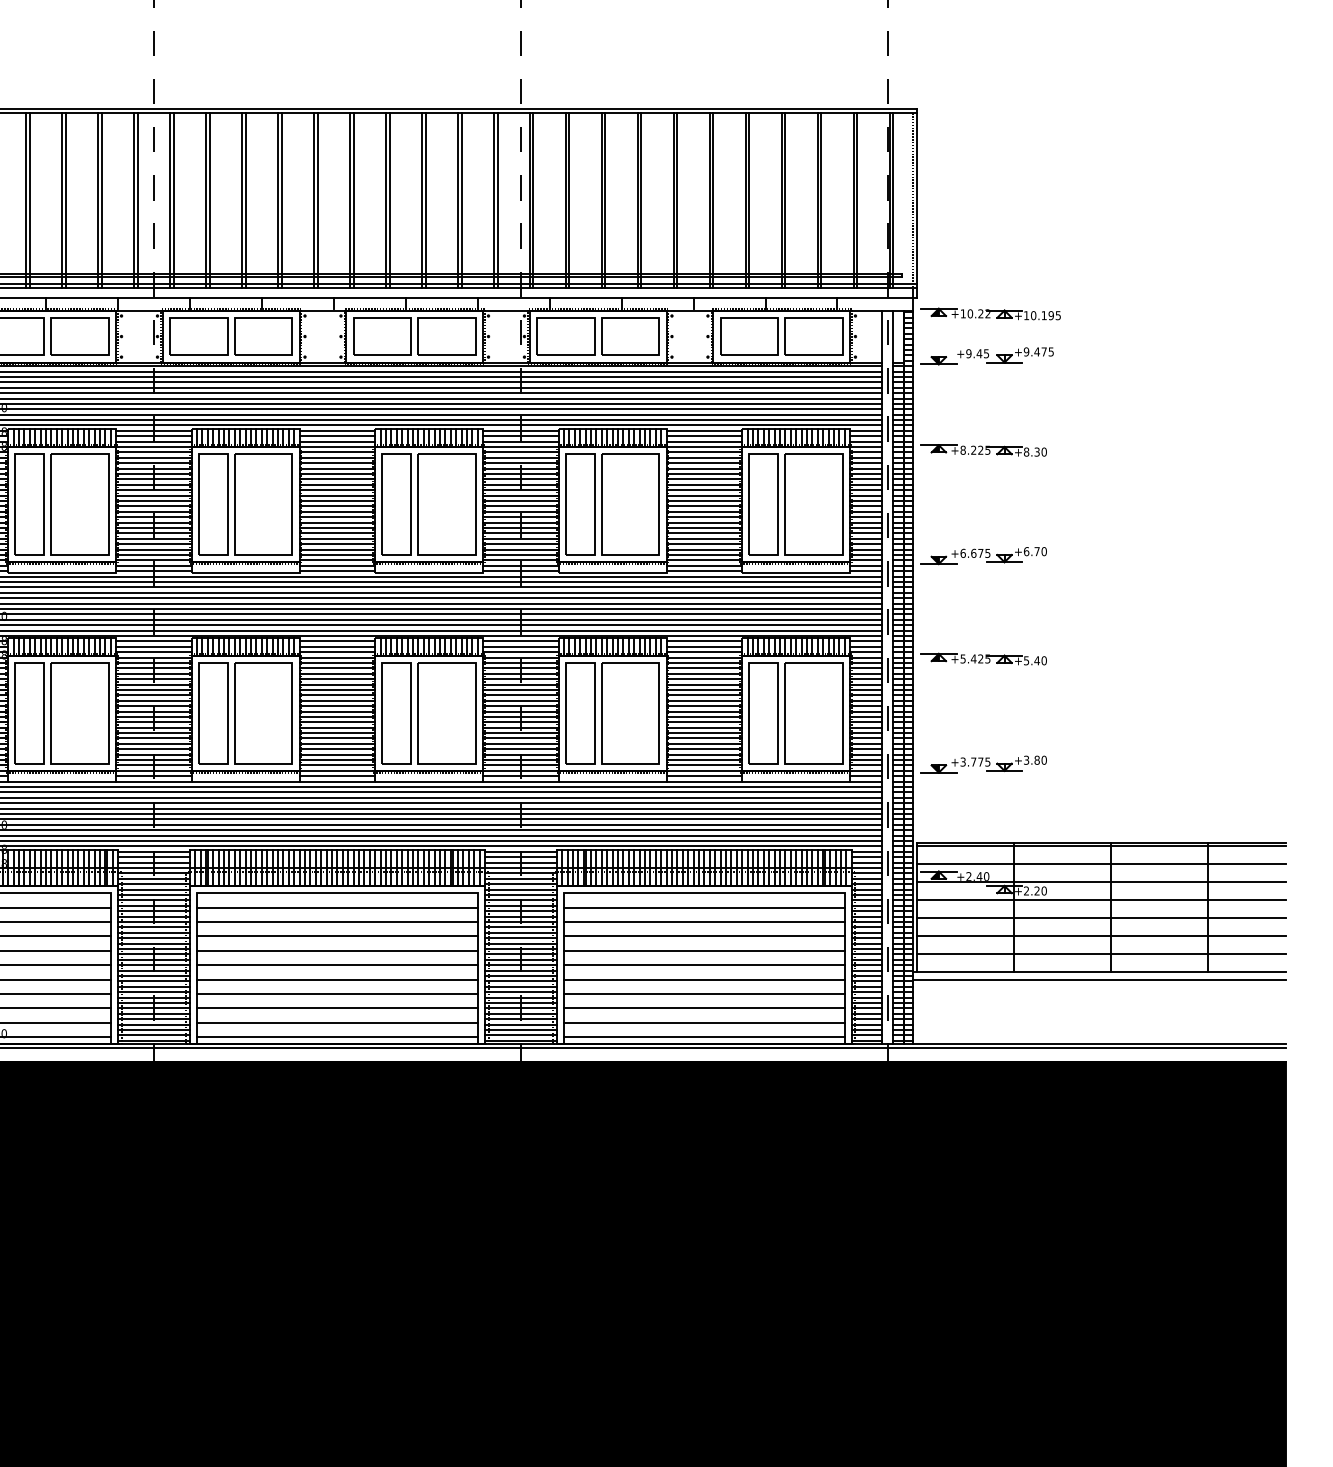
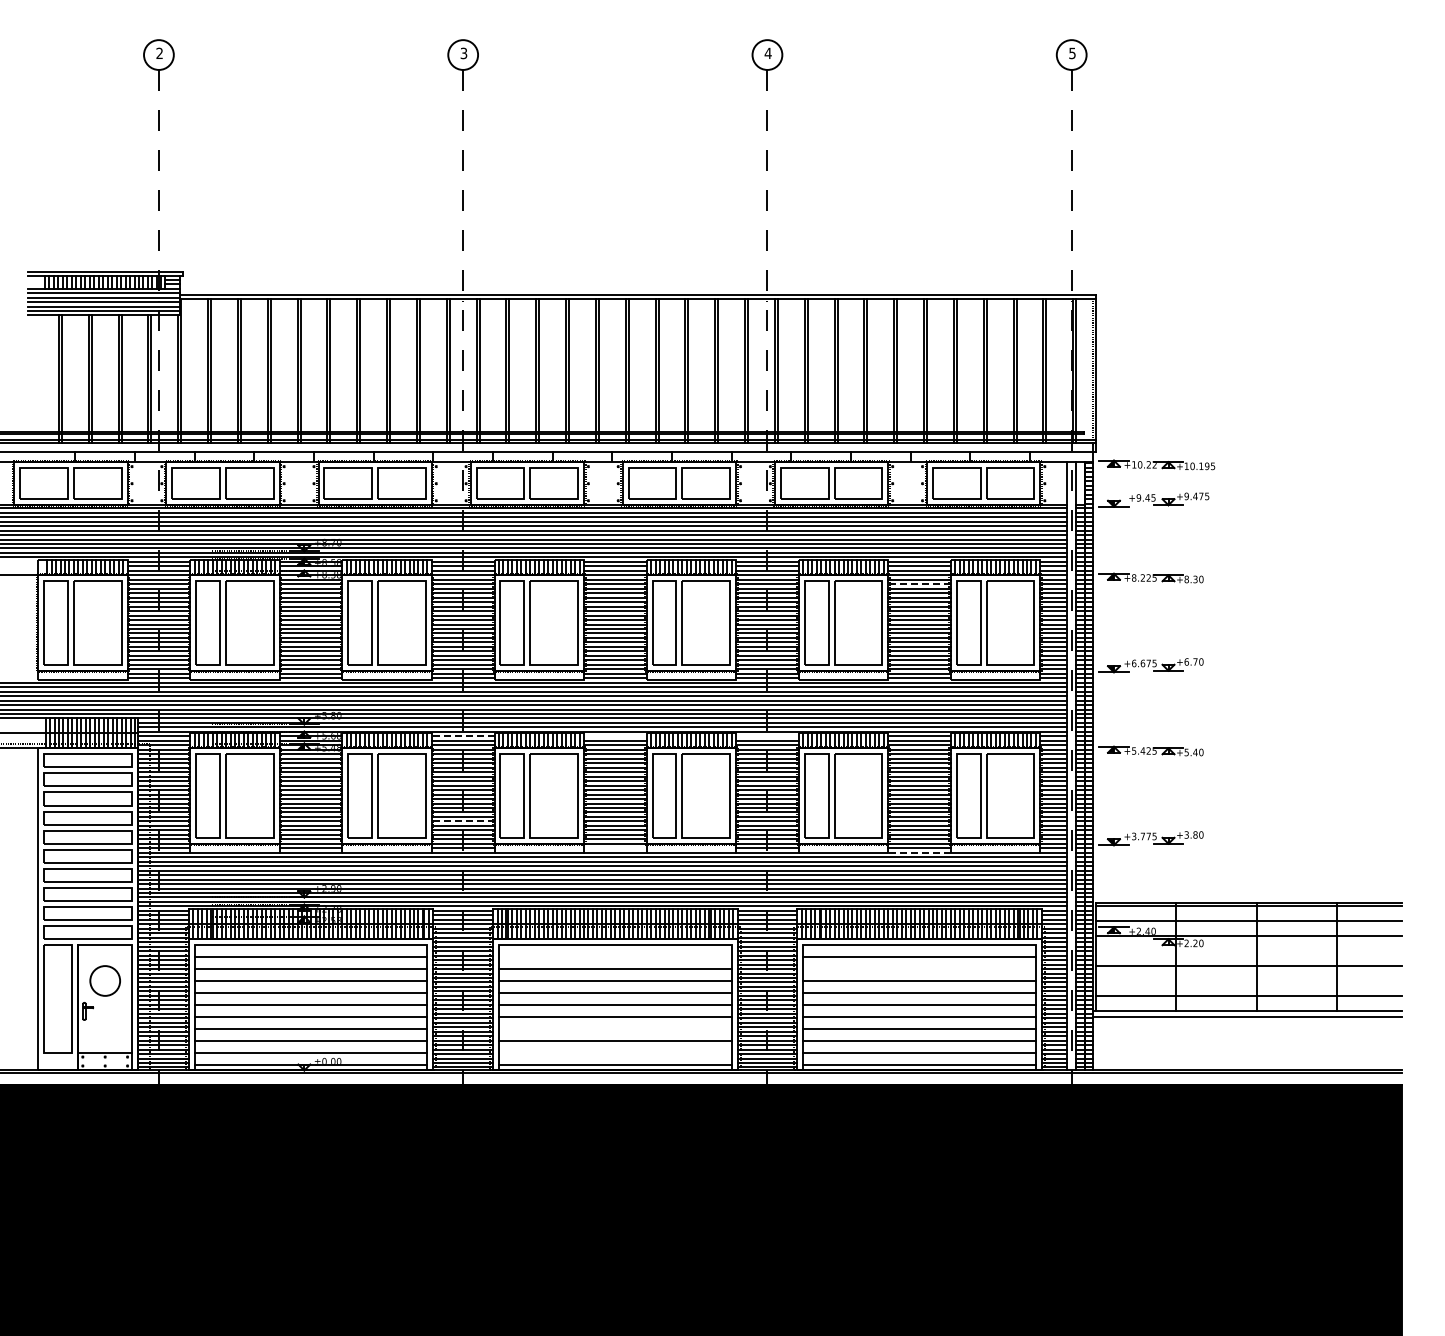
line: (704, 458) -> (919, 584), solid -> dashed
line: (153, 641) -> (462, 736), solid -> dashed
line: (337, 641) -> (615, 736), removed
line: (520, 641) -> (767, 736), removed
line: (153, 744) -> (462, 821), solid -> dashed
line: (337, 776) -> (615, 848), removed
line: (704, 781) -> (919, 852), solid -> dashed
line: (1101, 900) -> (1248, 951), removed
line: (336, 908) -> (614, 957), removed
line: (704, 922) -> (919, 969), removed
line: (1101, 935) -> (1248, 980), removed
line: (336, 993) -> (614, 1028), removed
line: (336, 1022) -> (614, 1052), removed

